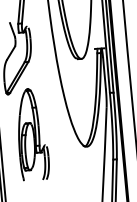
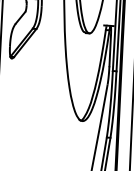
part: (33, 134) -> (31, 101), removed

